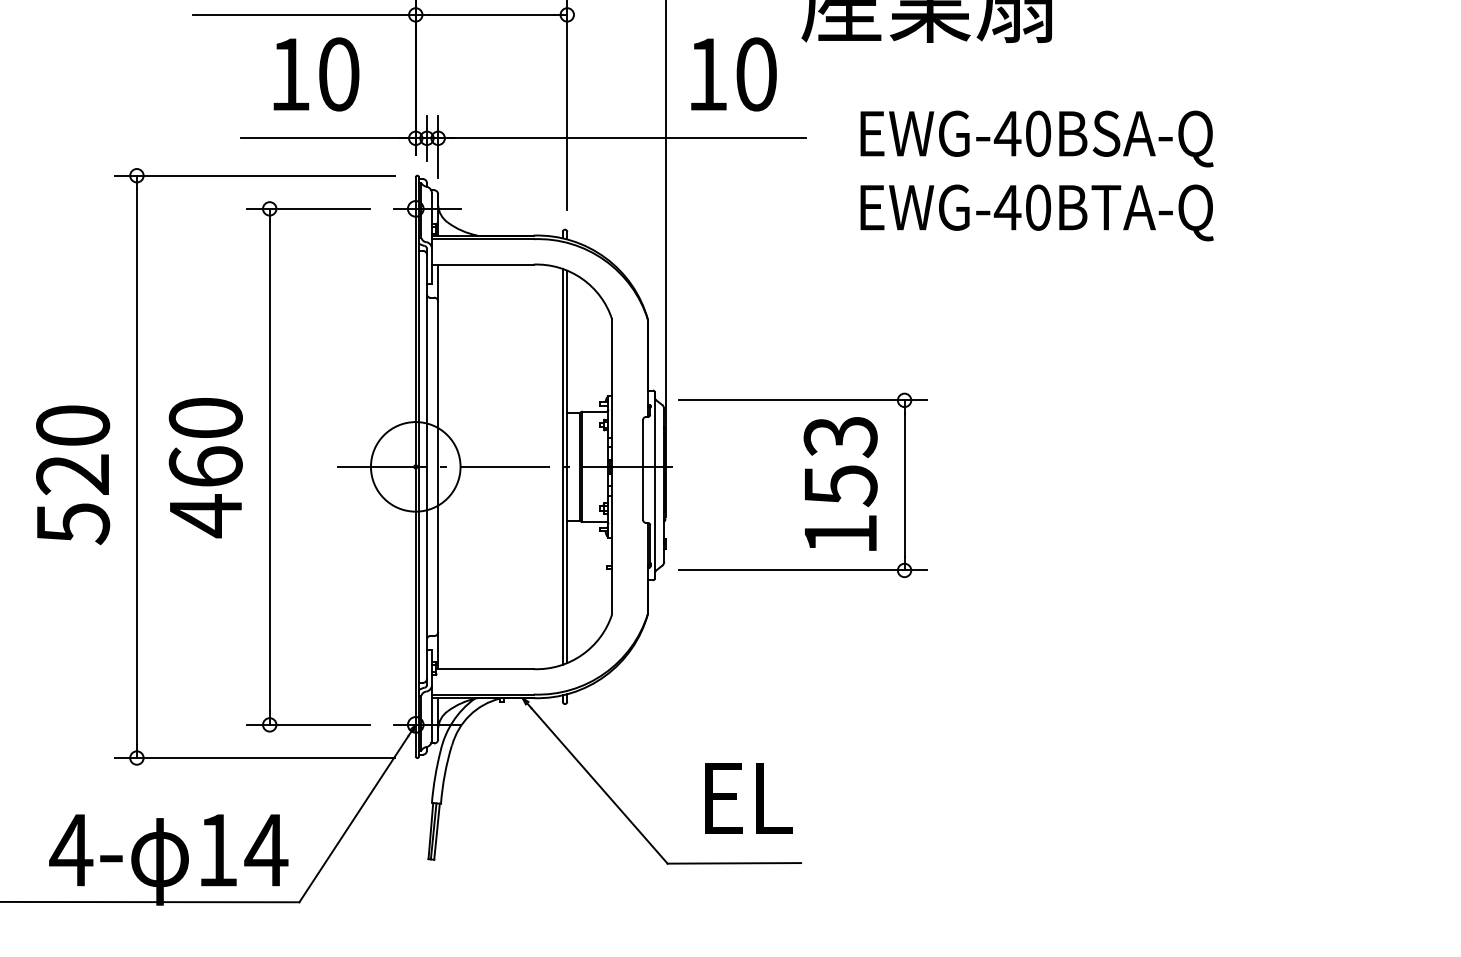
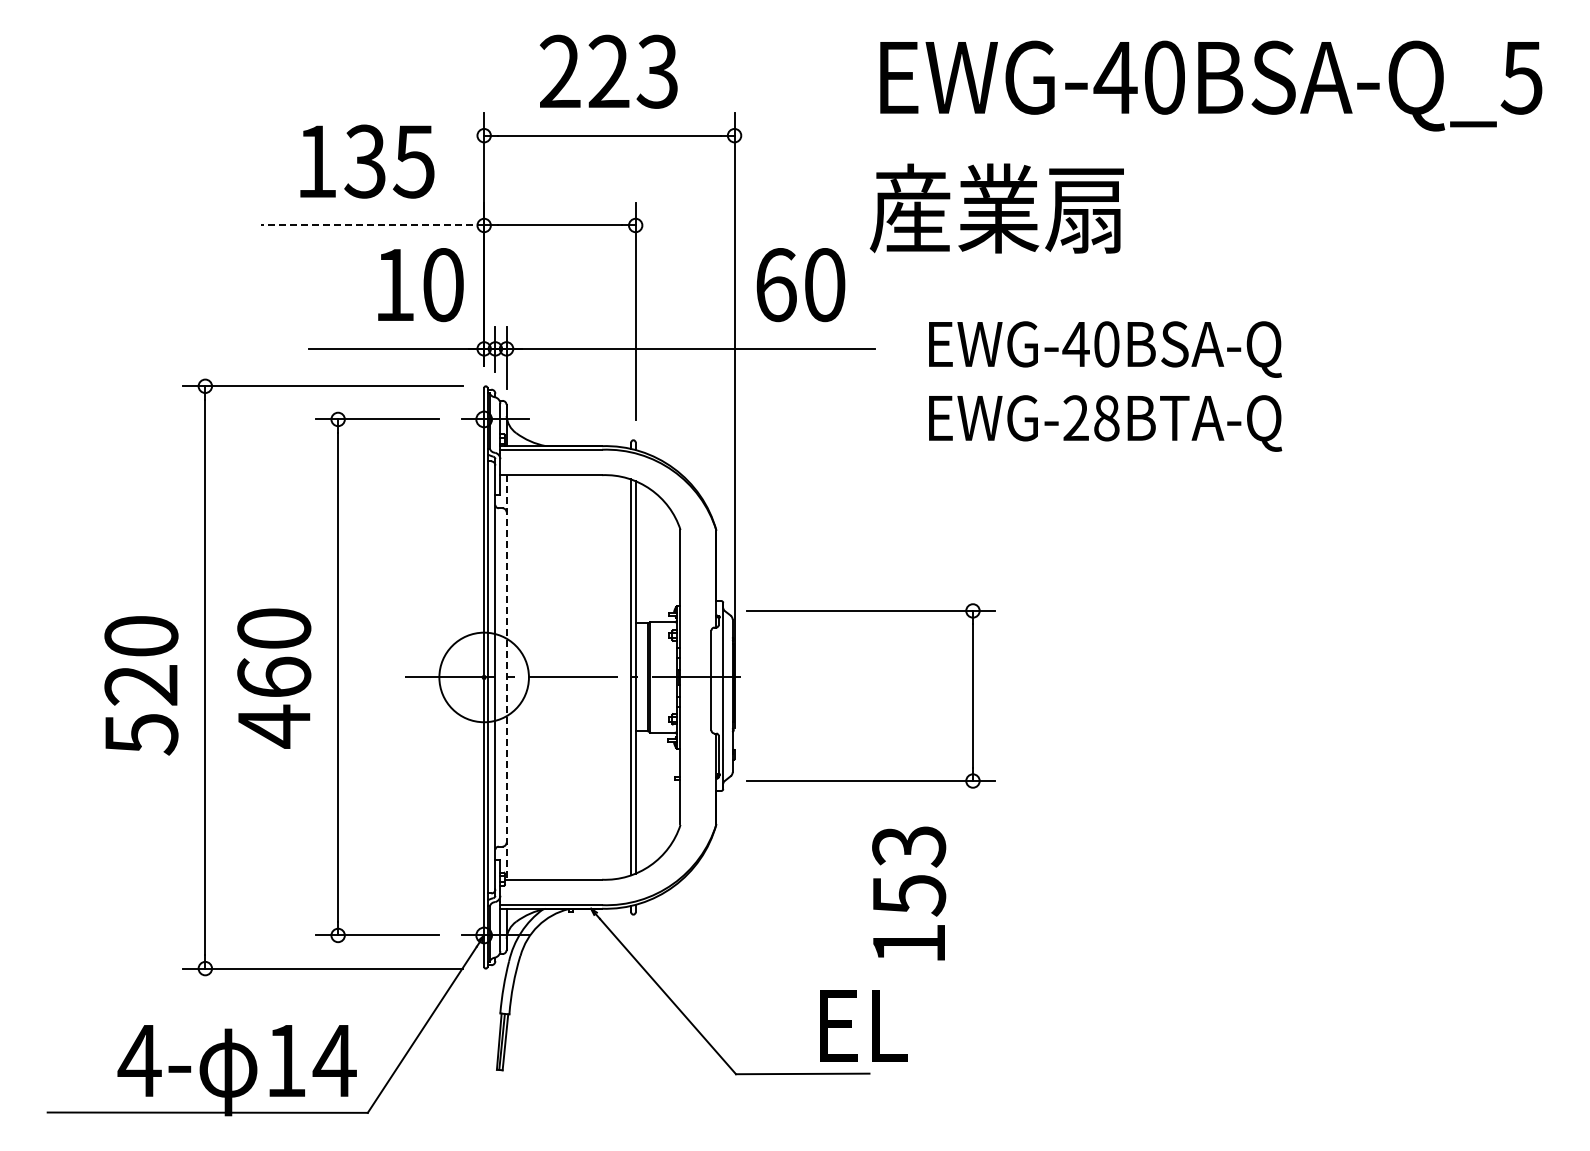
line: (304, 14) -> (372, 225), solid -> dashed
text: (316, 74) -> (420, 285), moved
text: (708, 74) -> (776, 285), 10 -> 60
text: (1022, 207) -> (1090, 418), EWG-40BTA-Q -> EWG-28BTA-Q
line: (438, 466) -> (506, 677), solid -> dashed
text: (841, 483) -> (909, 893), moved
text: (748, 797) -> (863, 1025), moved

